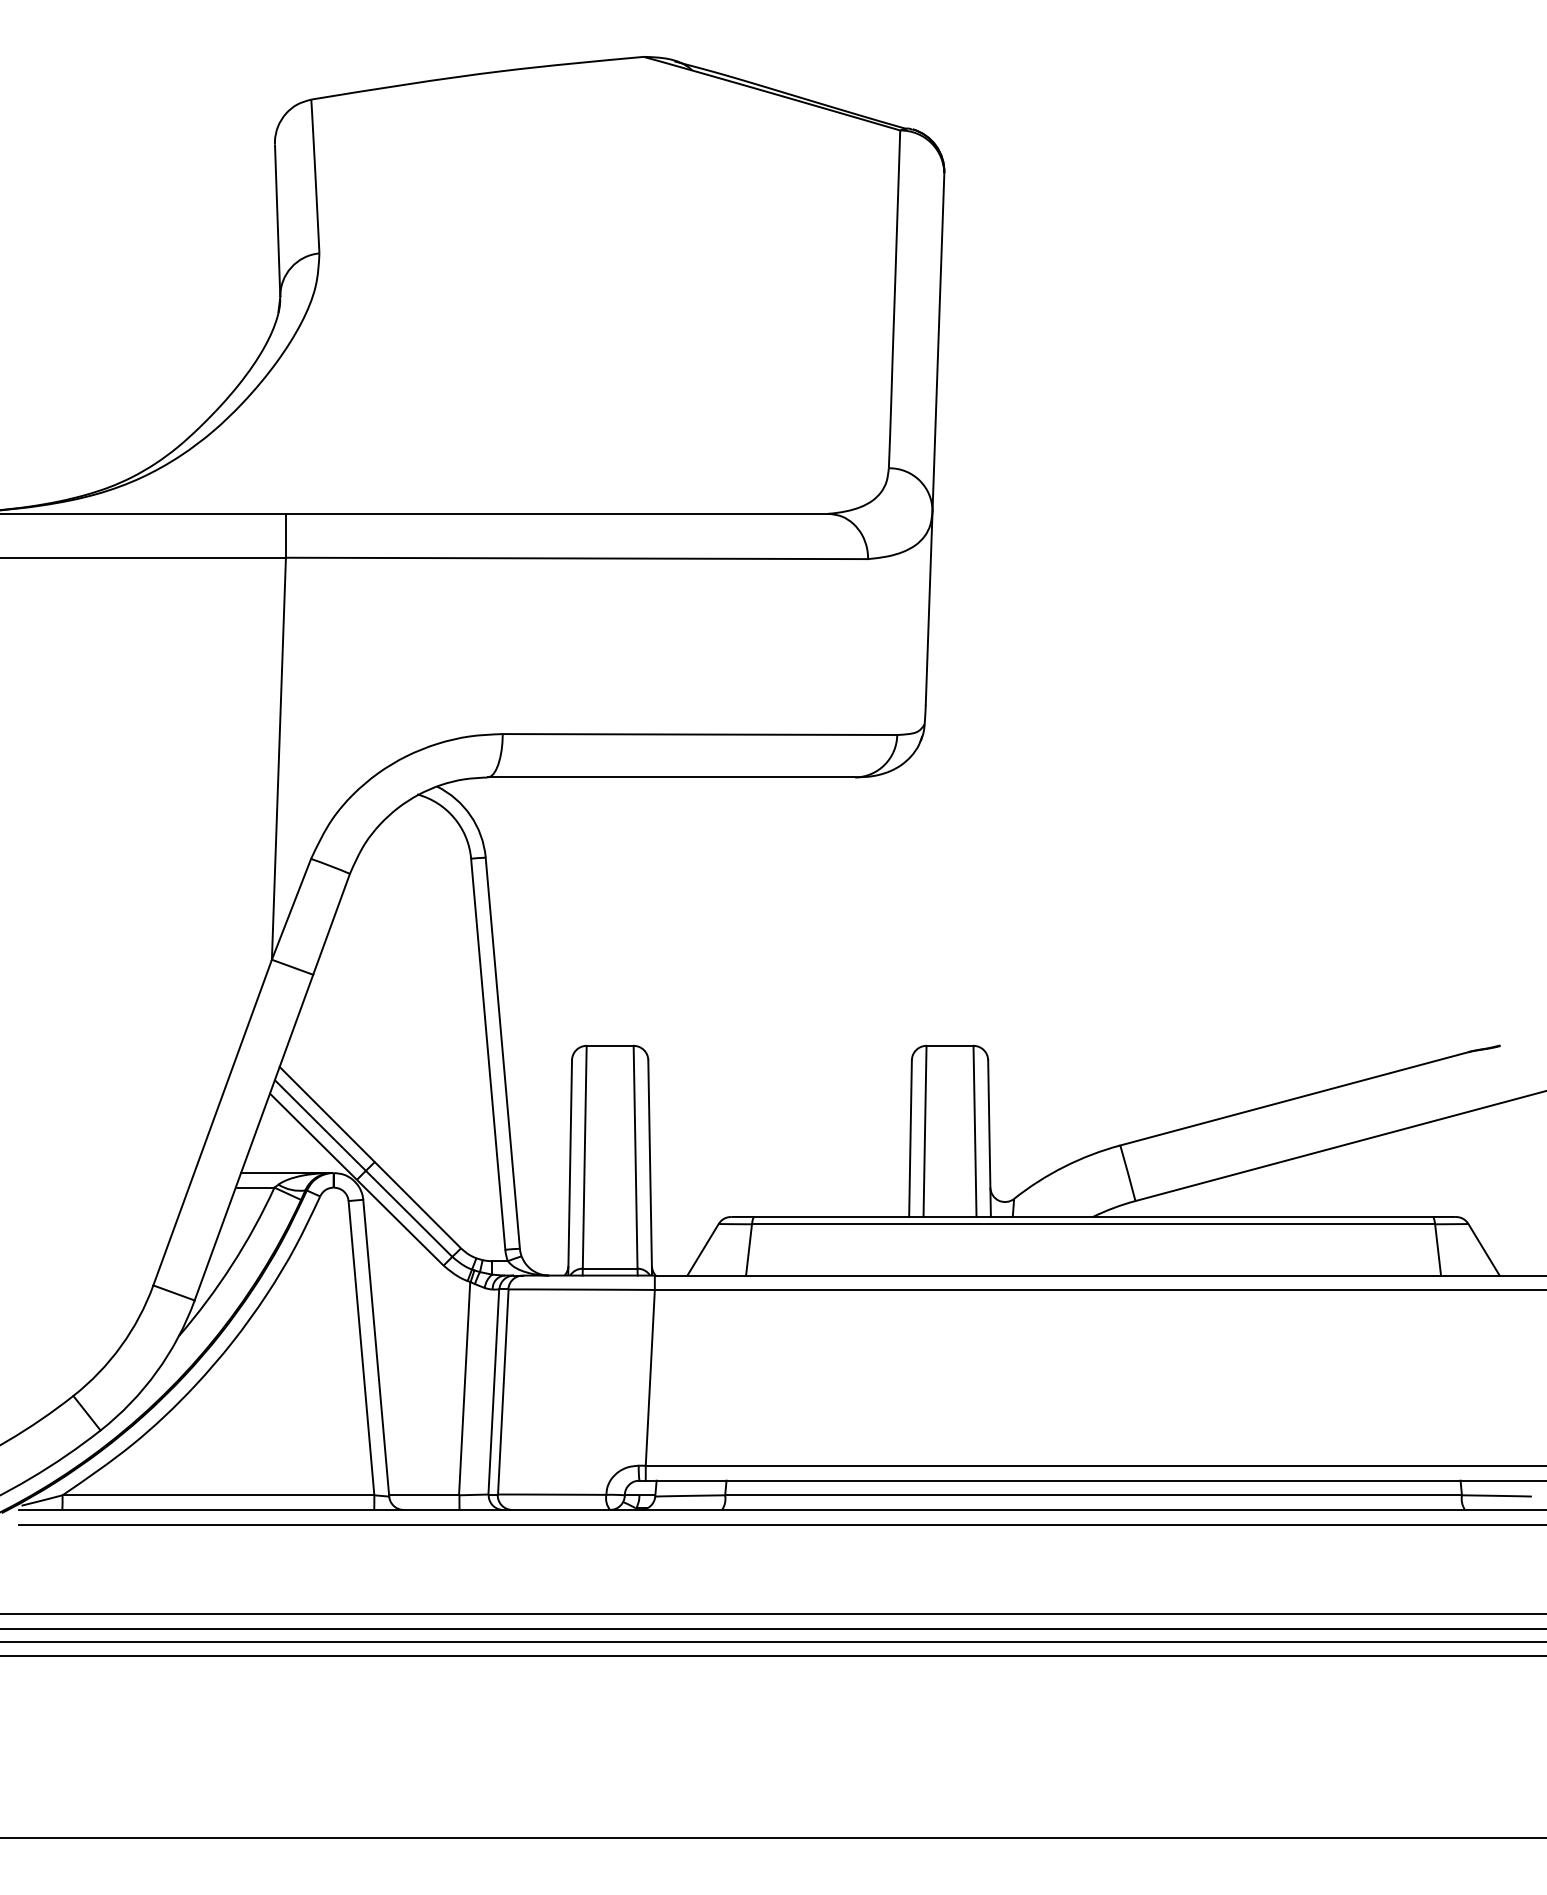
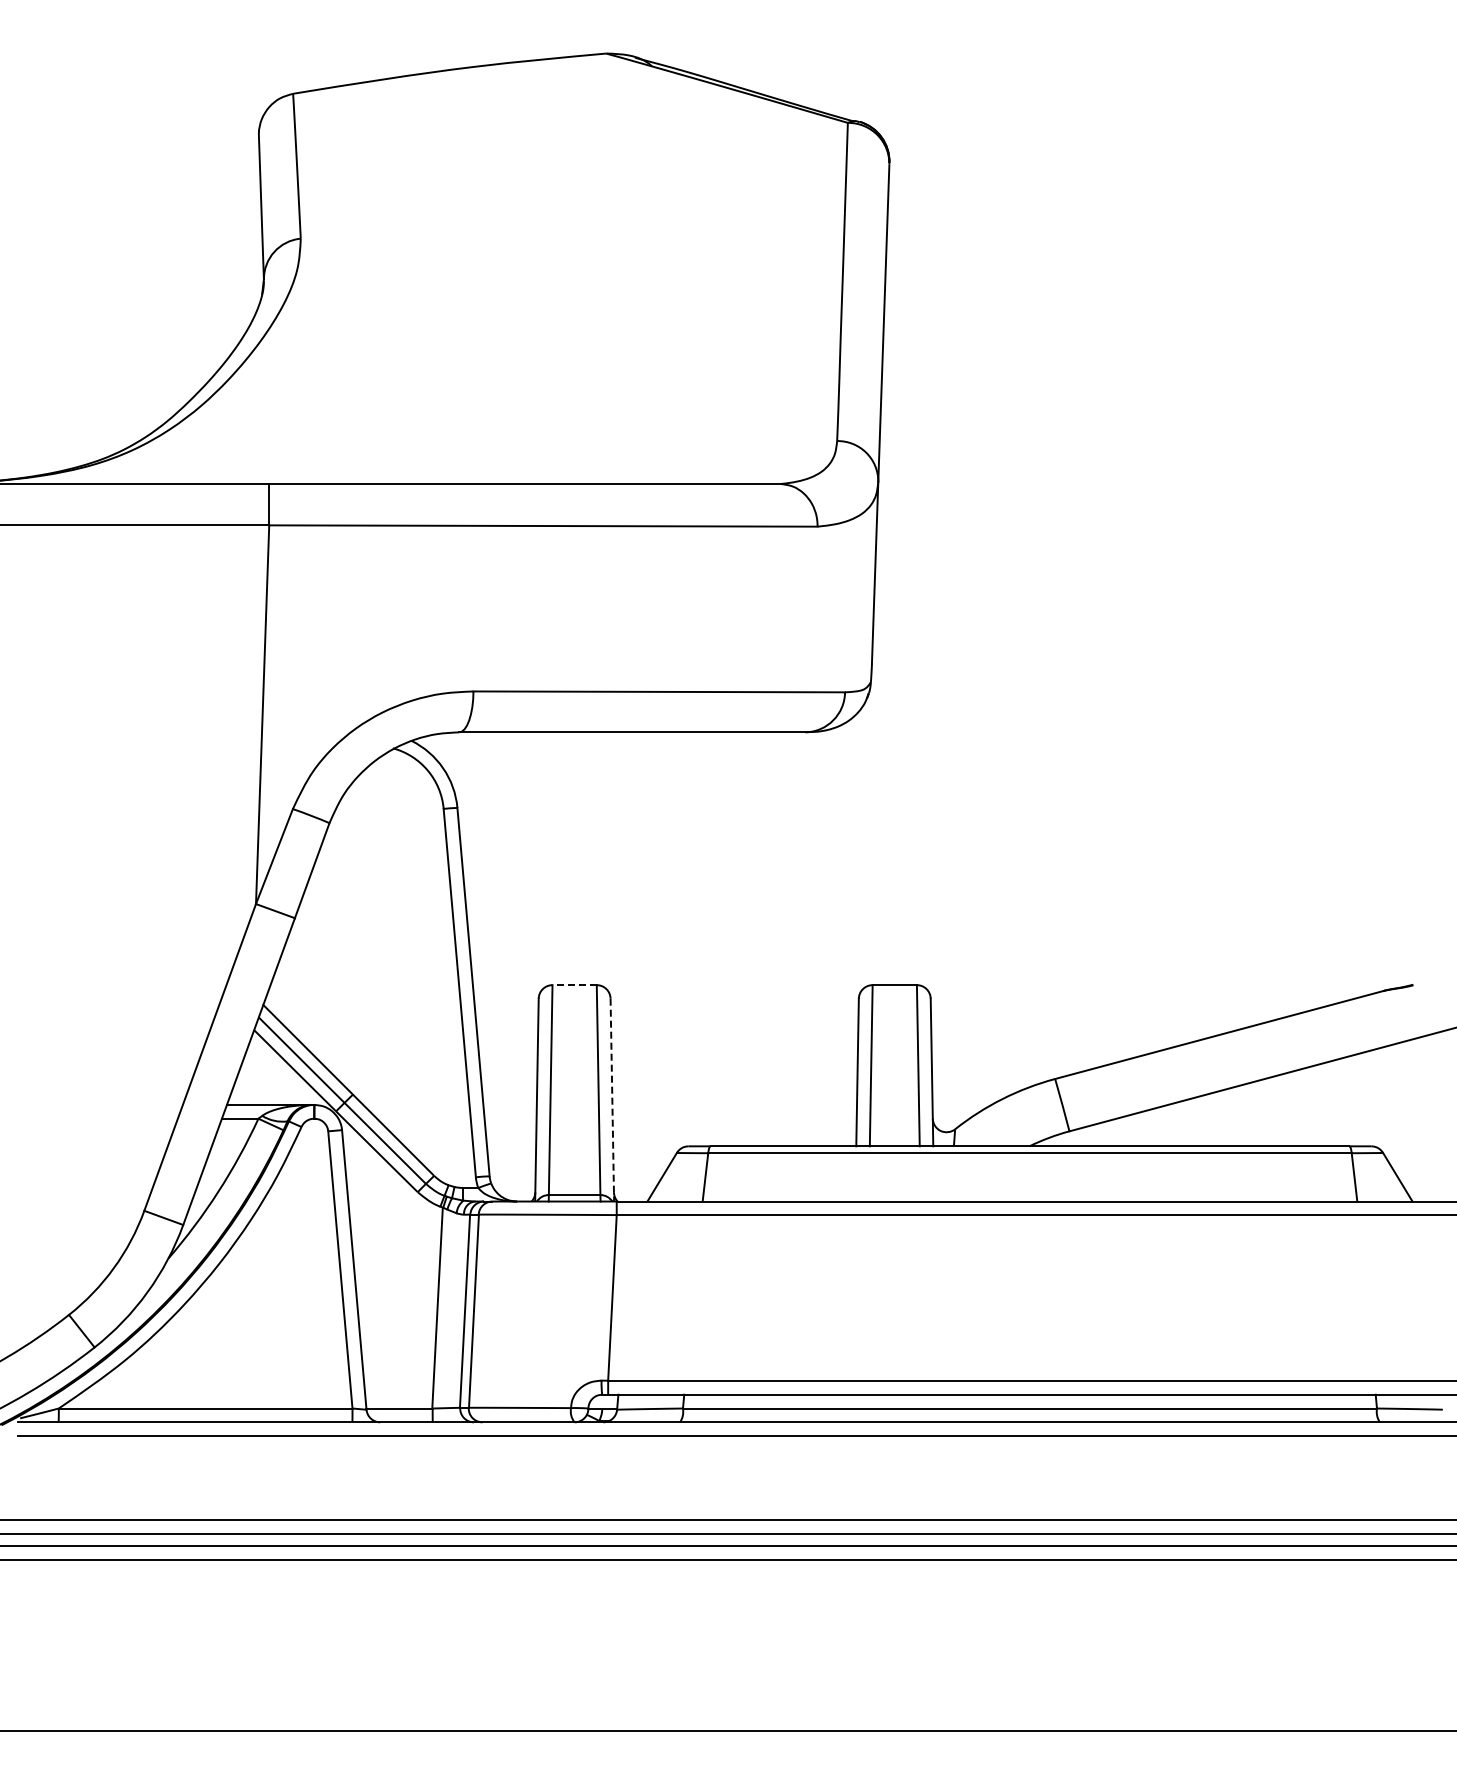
line: (610, 1046) -> (574, 985), solid -> dashed
line: (650, 1168) -> (612, 1100), solid -> dashed

